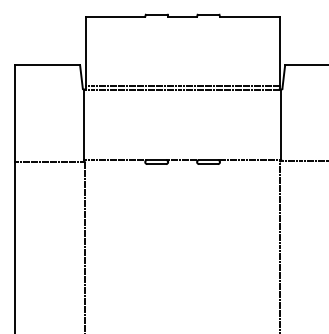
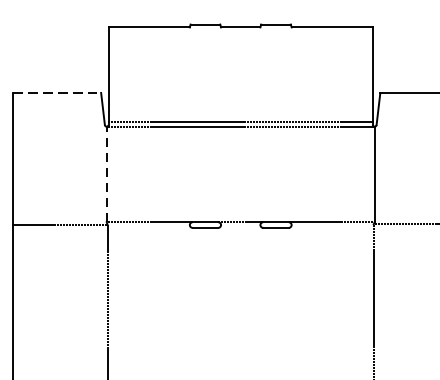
line: (48, 65) -> (58, 93), solid -> dashed
line: (84, 124) -> (107, 173), solid -> dashed

